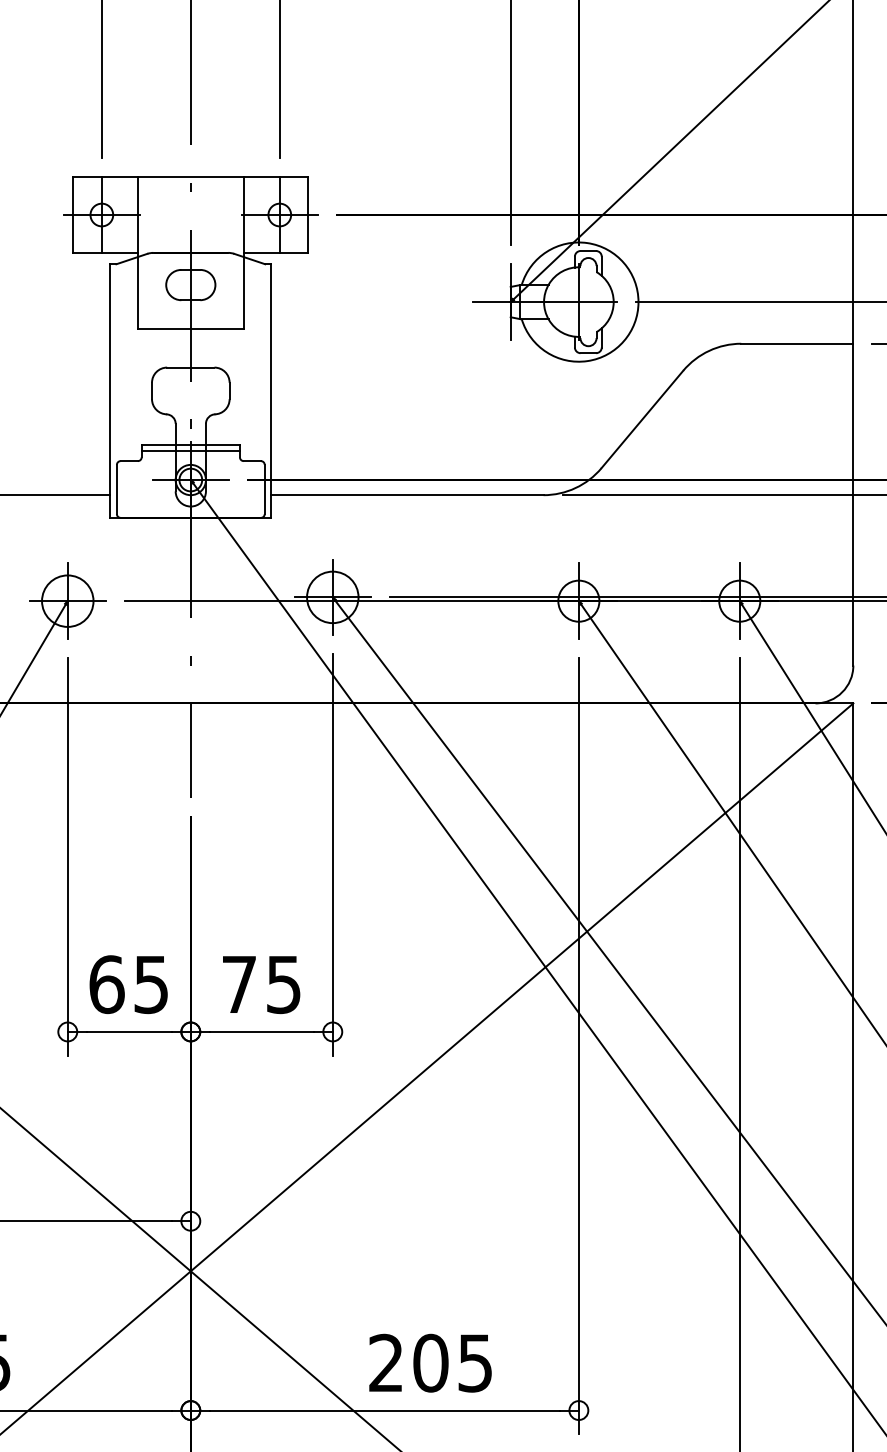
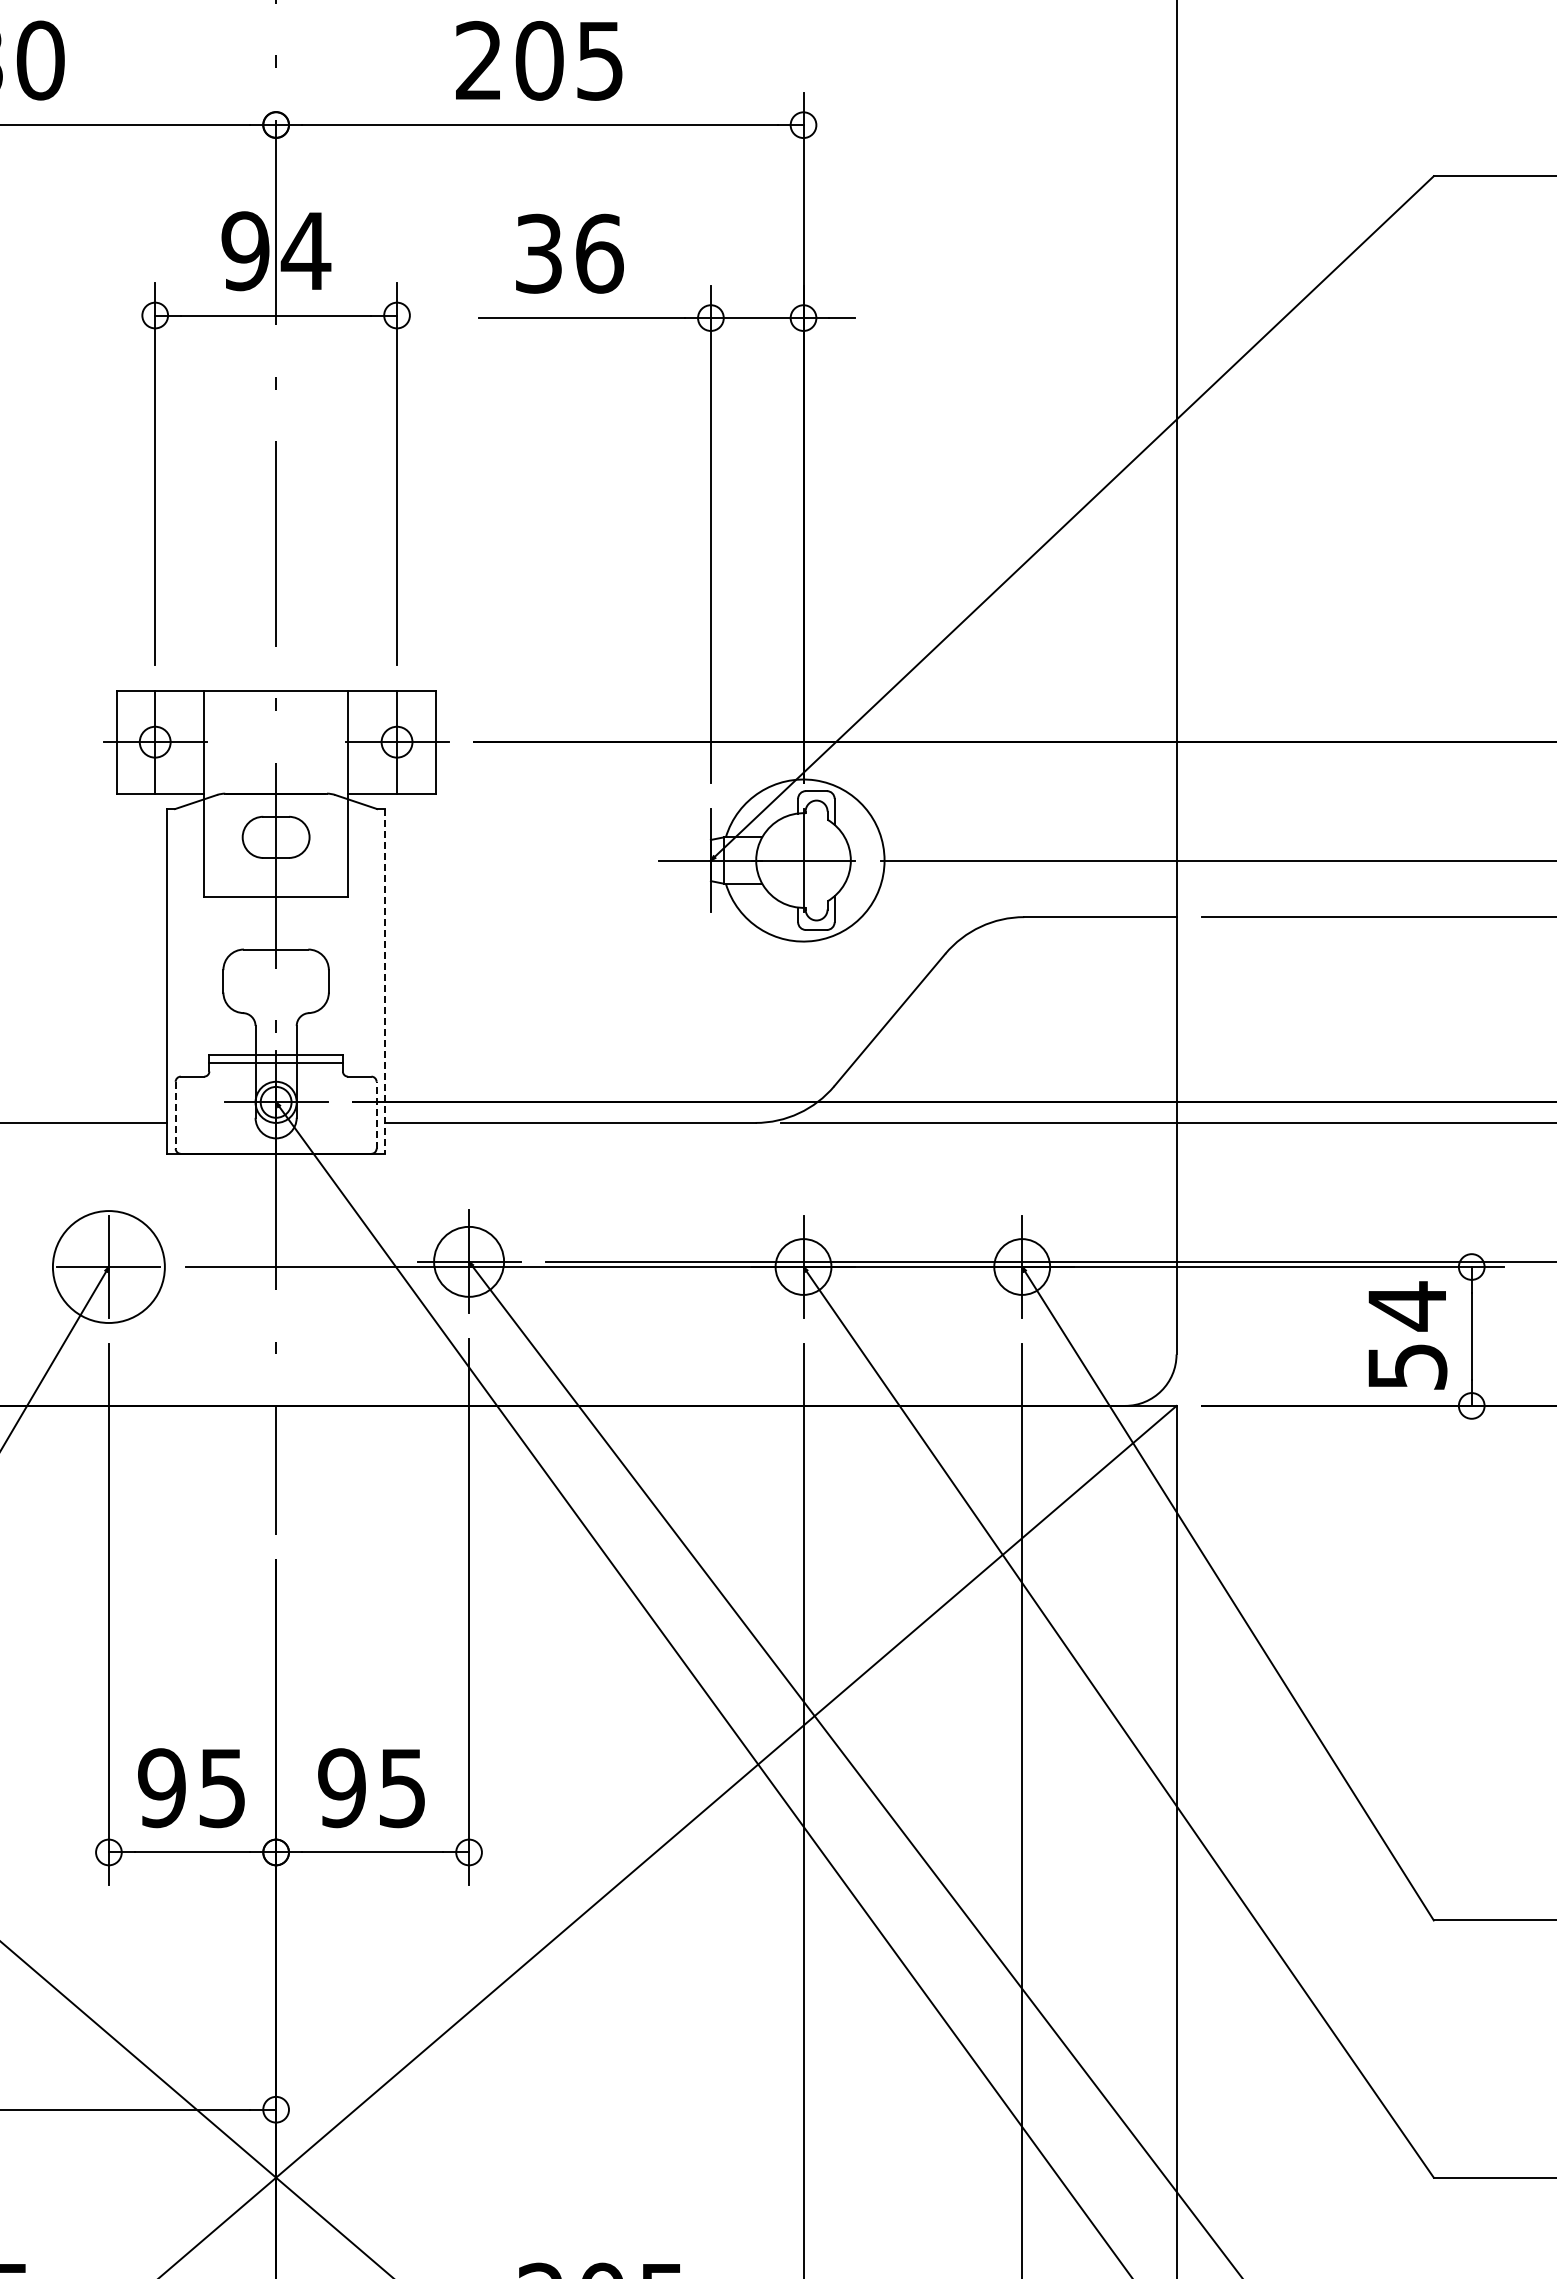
line: (271, 391) -> (385, 981), solid -> dashed
line: (264, 488) -> (376, 1114), solid -> dashed
line: (116, 489) -> (175, 1115), solid -> dashed
circle: (67, 601) -> (108, 1267), size x1.6
text: (107, 984) -> (162, 1788), 65 -> 95
text: (238, 984) -> (341, 1788), 75 -> 95

